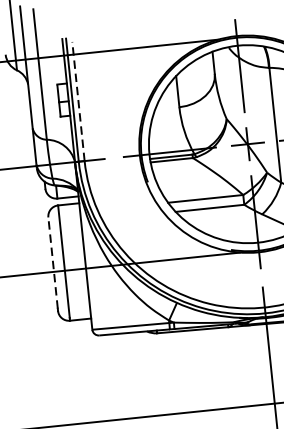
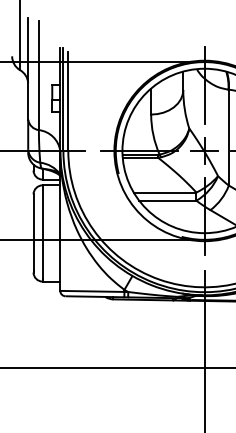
line: (78, 101) -> (68, 101), dashed -> solid
line: (53, 263) -> (33, 232), dashed -> solid

